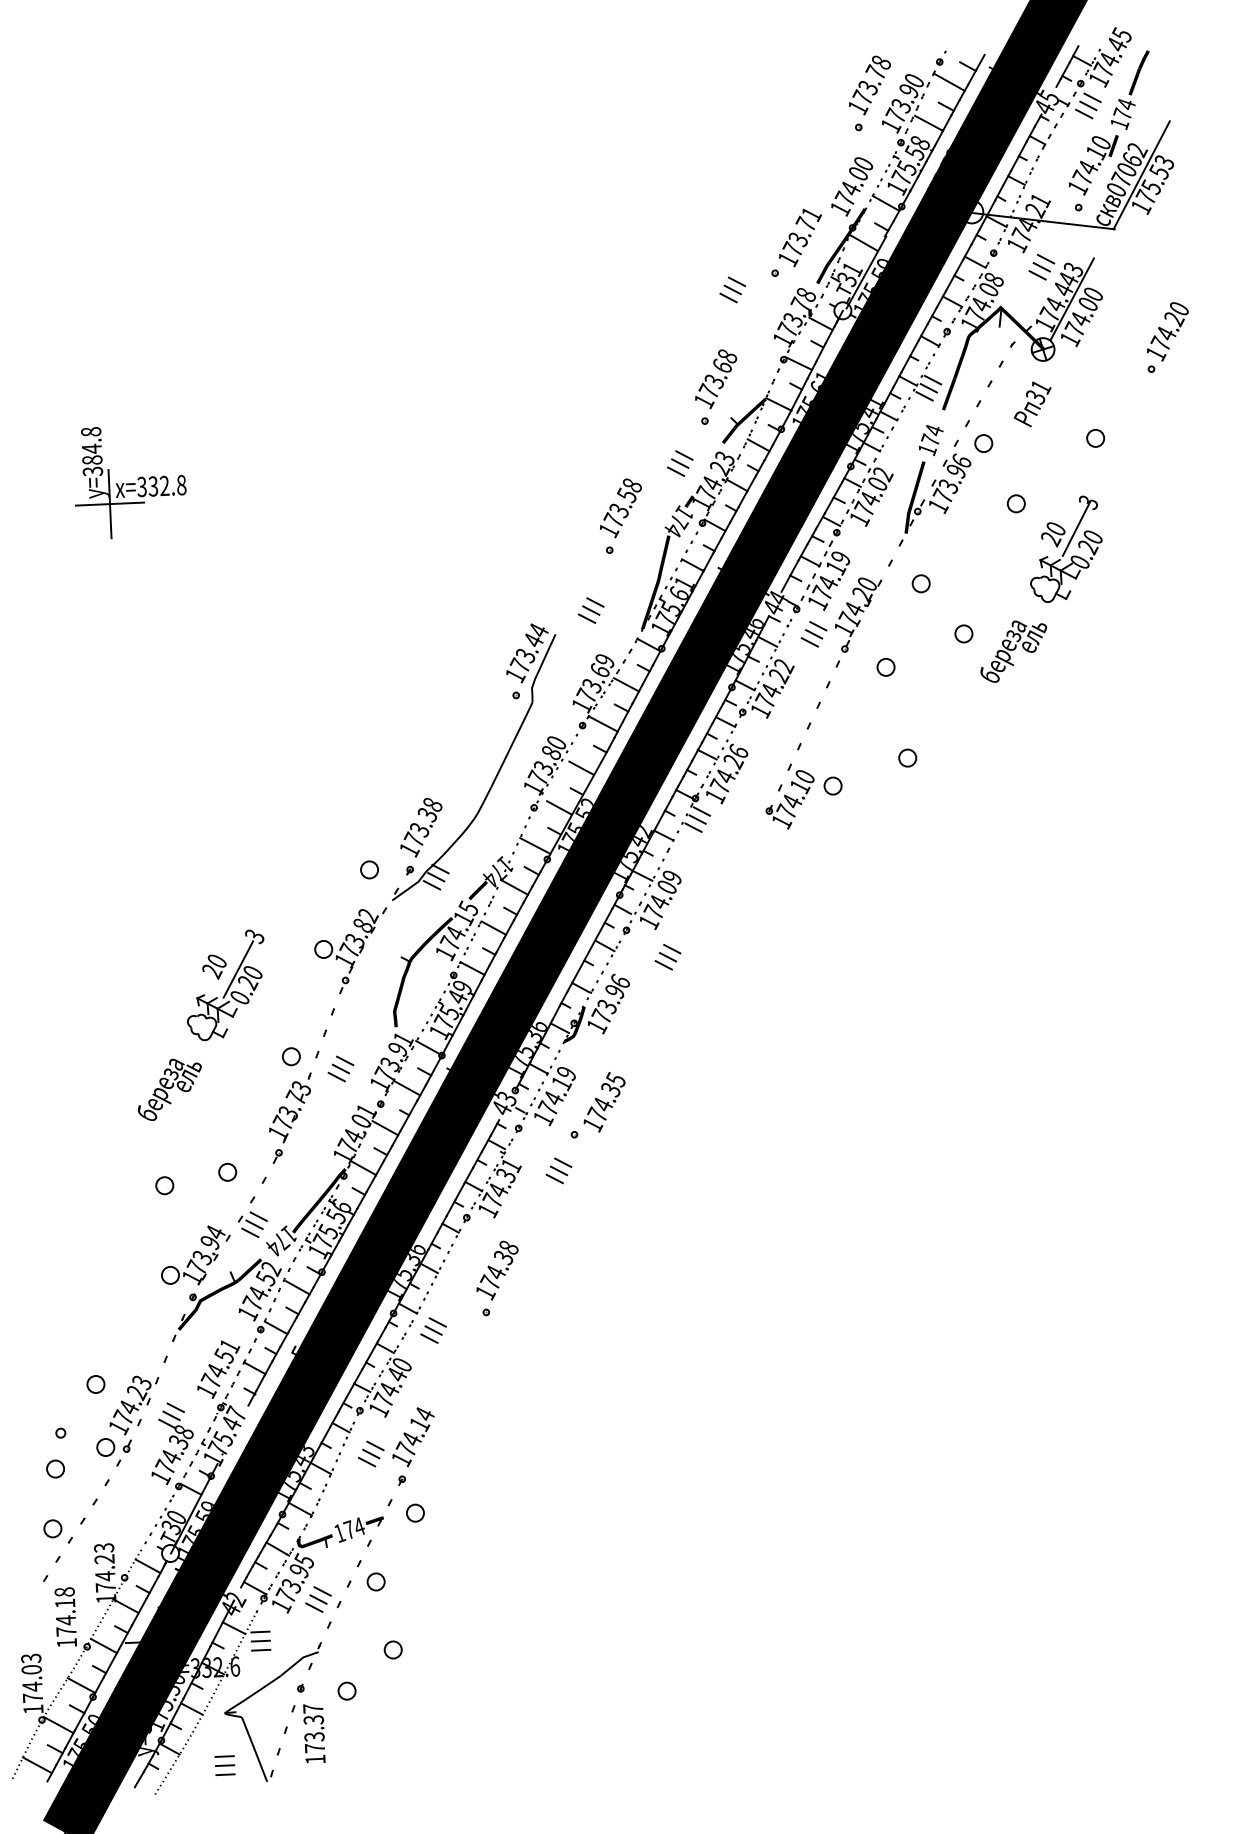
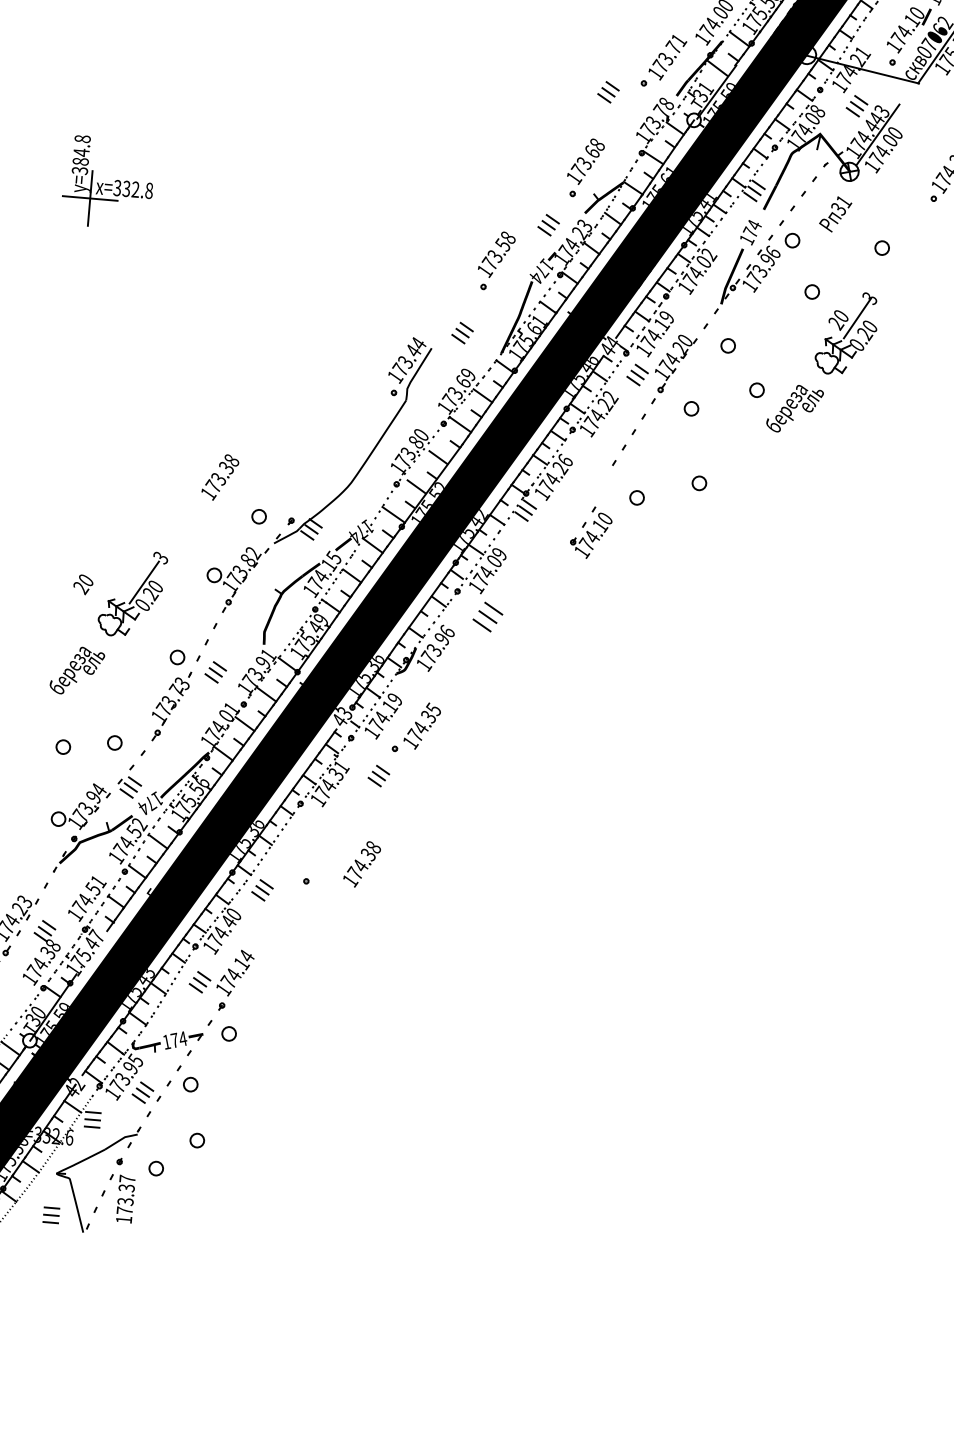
part: (789, 796) -> (590, 532), moved
text: (421, 827) -> (220, 477), moved
part: (667, 957) -> (487, 617), size x1.4
text: (214, 966) -> (83, 584), moved
text: (497, 1270) -> (362, 864), moved

